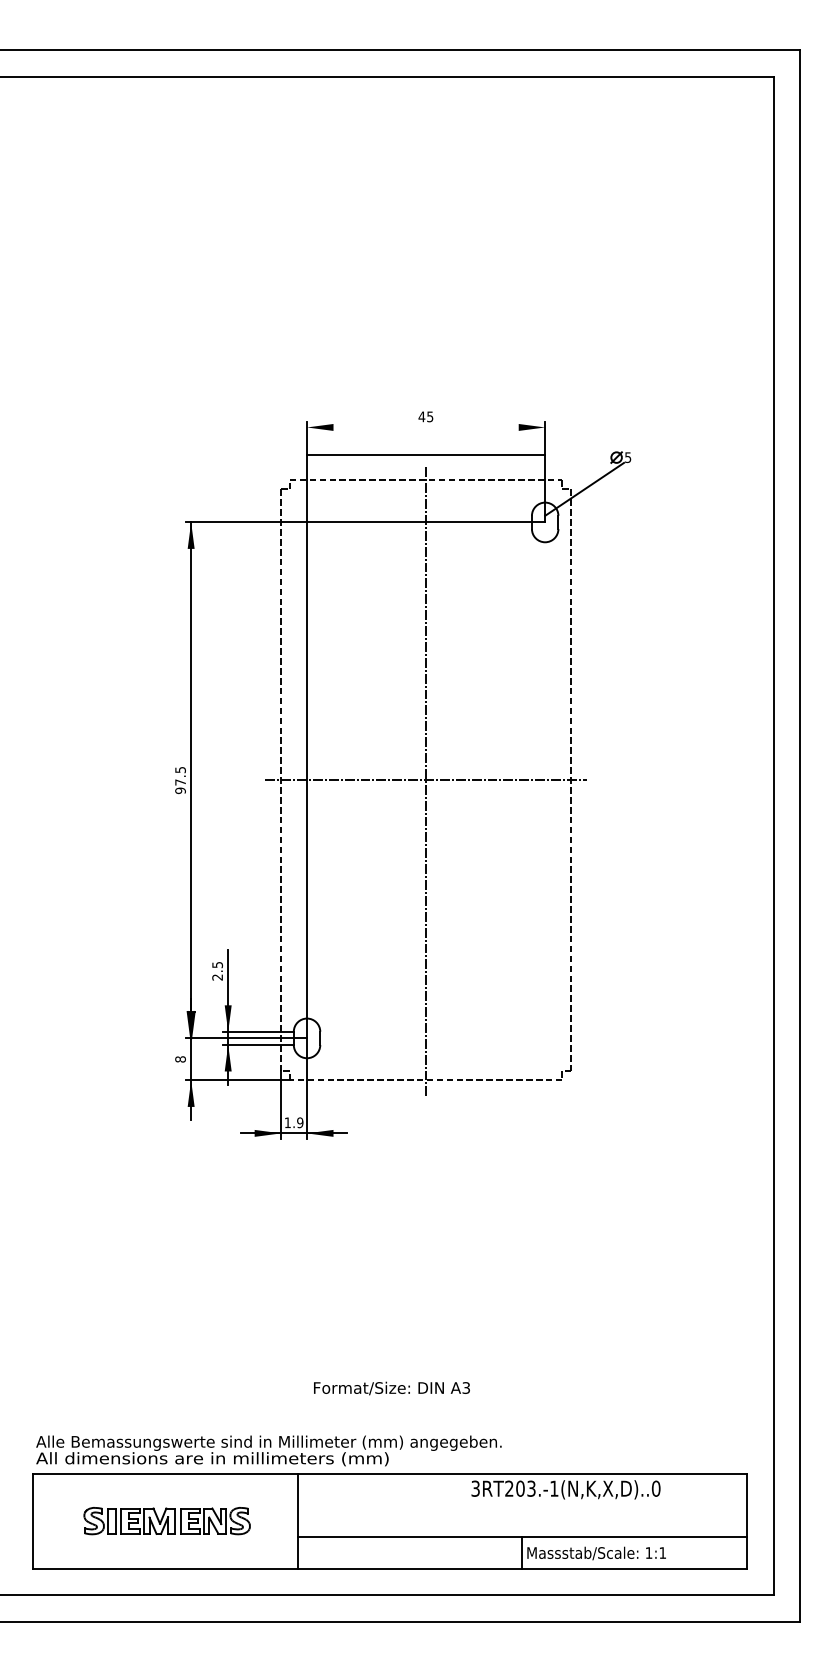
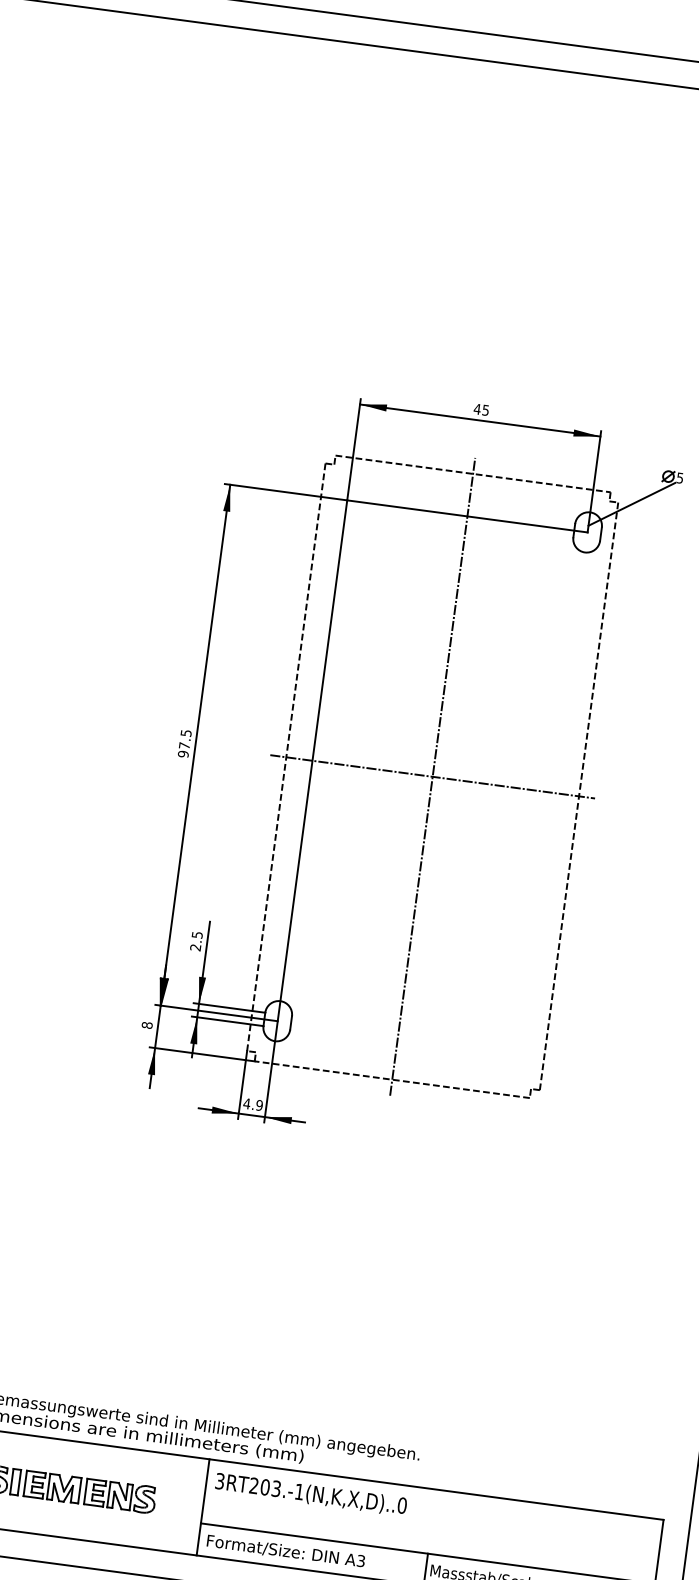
line: (426, 455) -> (480, 420), moved
text: (287, 1122) -> (246, 1103), 1.9 -> 4.9
text: (391, 1388) -> (285, 1551), moved
text: (565, 1489) -> (310, 1494), moved

